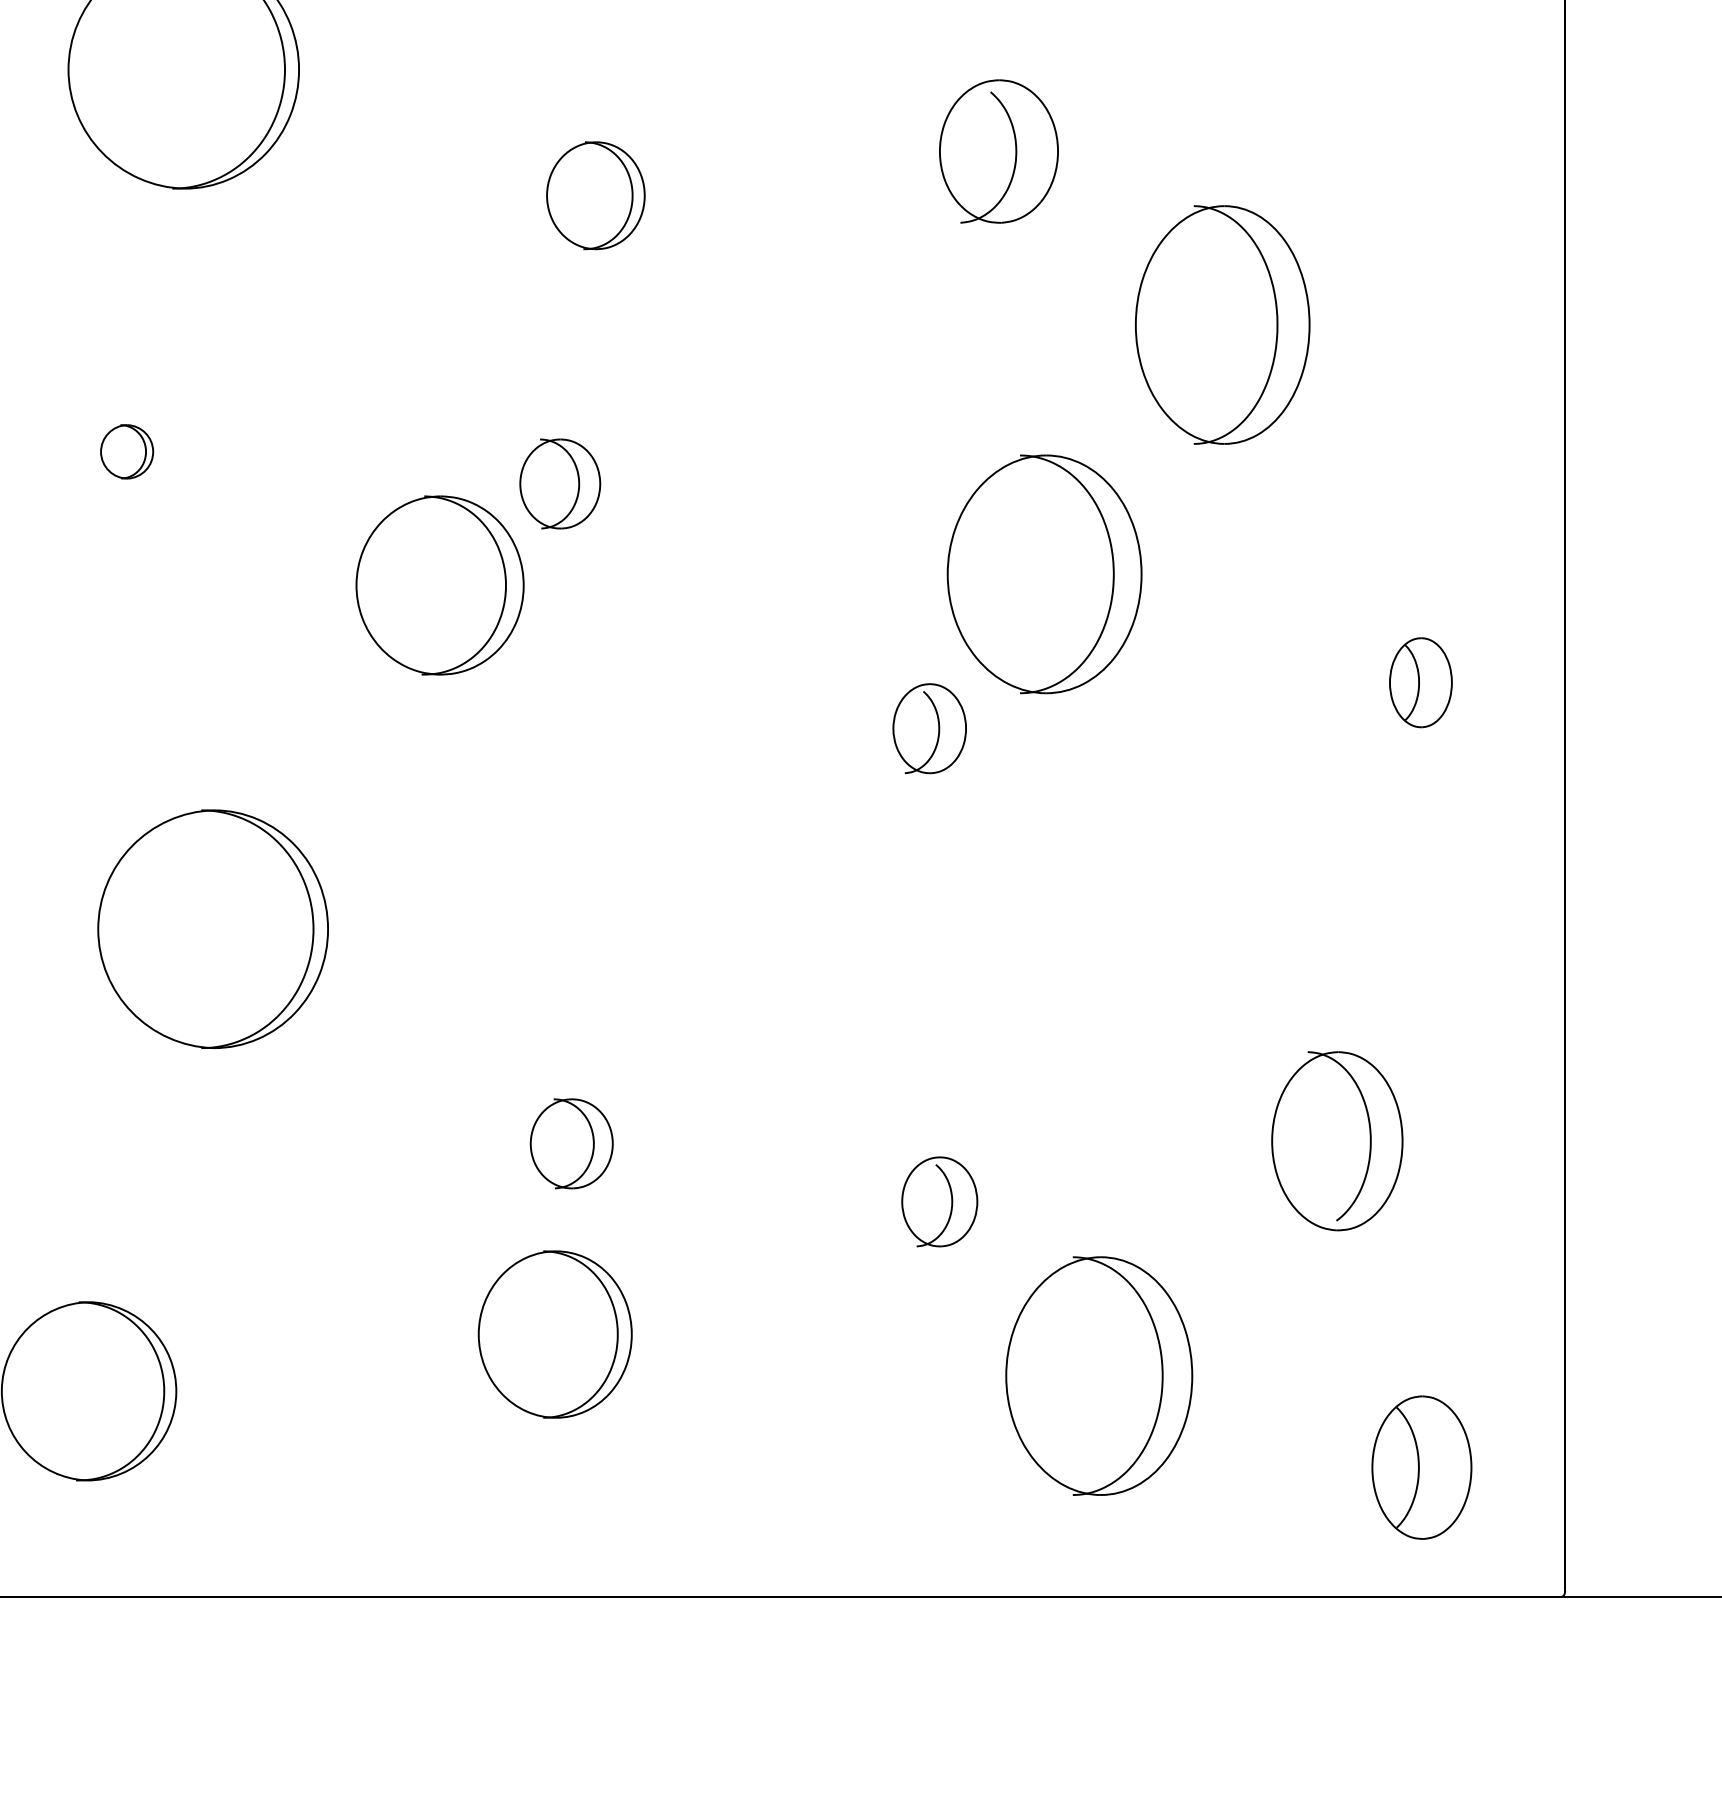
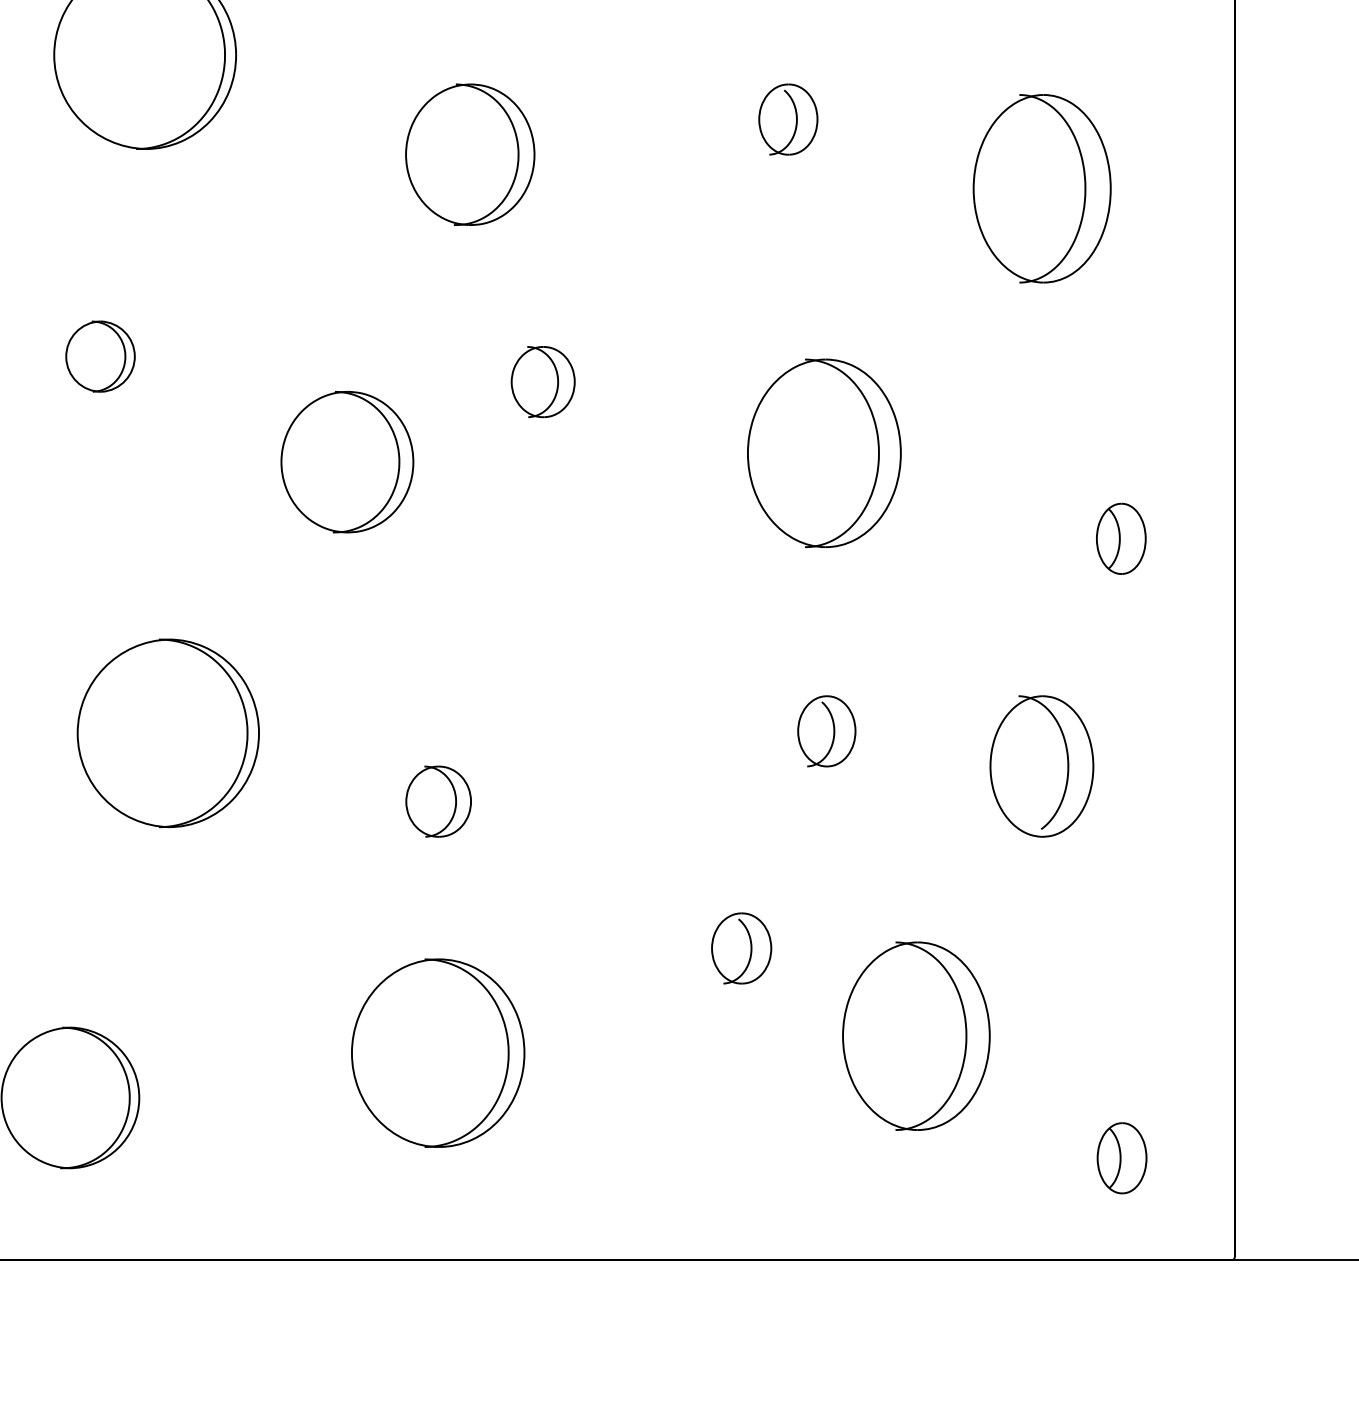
part: (998, 150) -> (787, 118), size x0.62
part: (595, 195) -> (470, 154), size x1.67
part: (1222, 324) -> (1042, 188), moved
part: (126, 451) -> (99, 356), size x1.67
part: (560, 483) -> (543, 381), moved
part: (929, 728) -> (826, 731), moved
part: (1337, 1141) -> (1042, 766), moved
part: (571, 1143) -> (438, 801), moved
part: (555, 1334) -> (438, 1053), size x1.43
part: (1099, 1375) -> (916, 1035), moved
part: (1421, 1467) -> (1121, 1158), size x0.62

